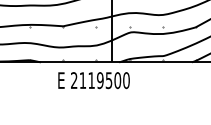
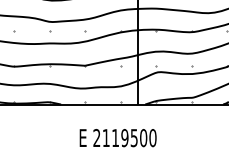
text: (93, 80) -> (117, 138), moved

